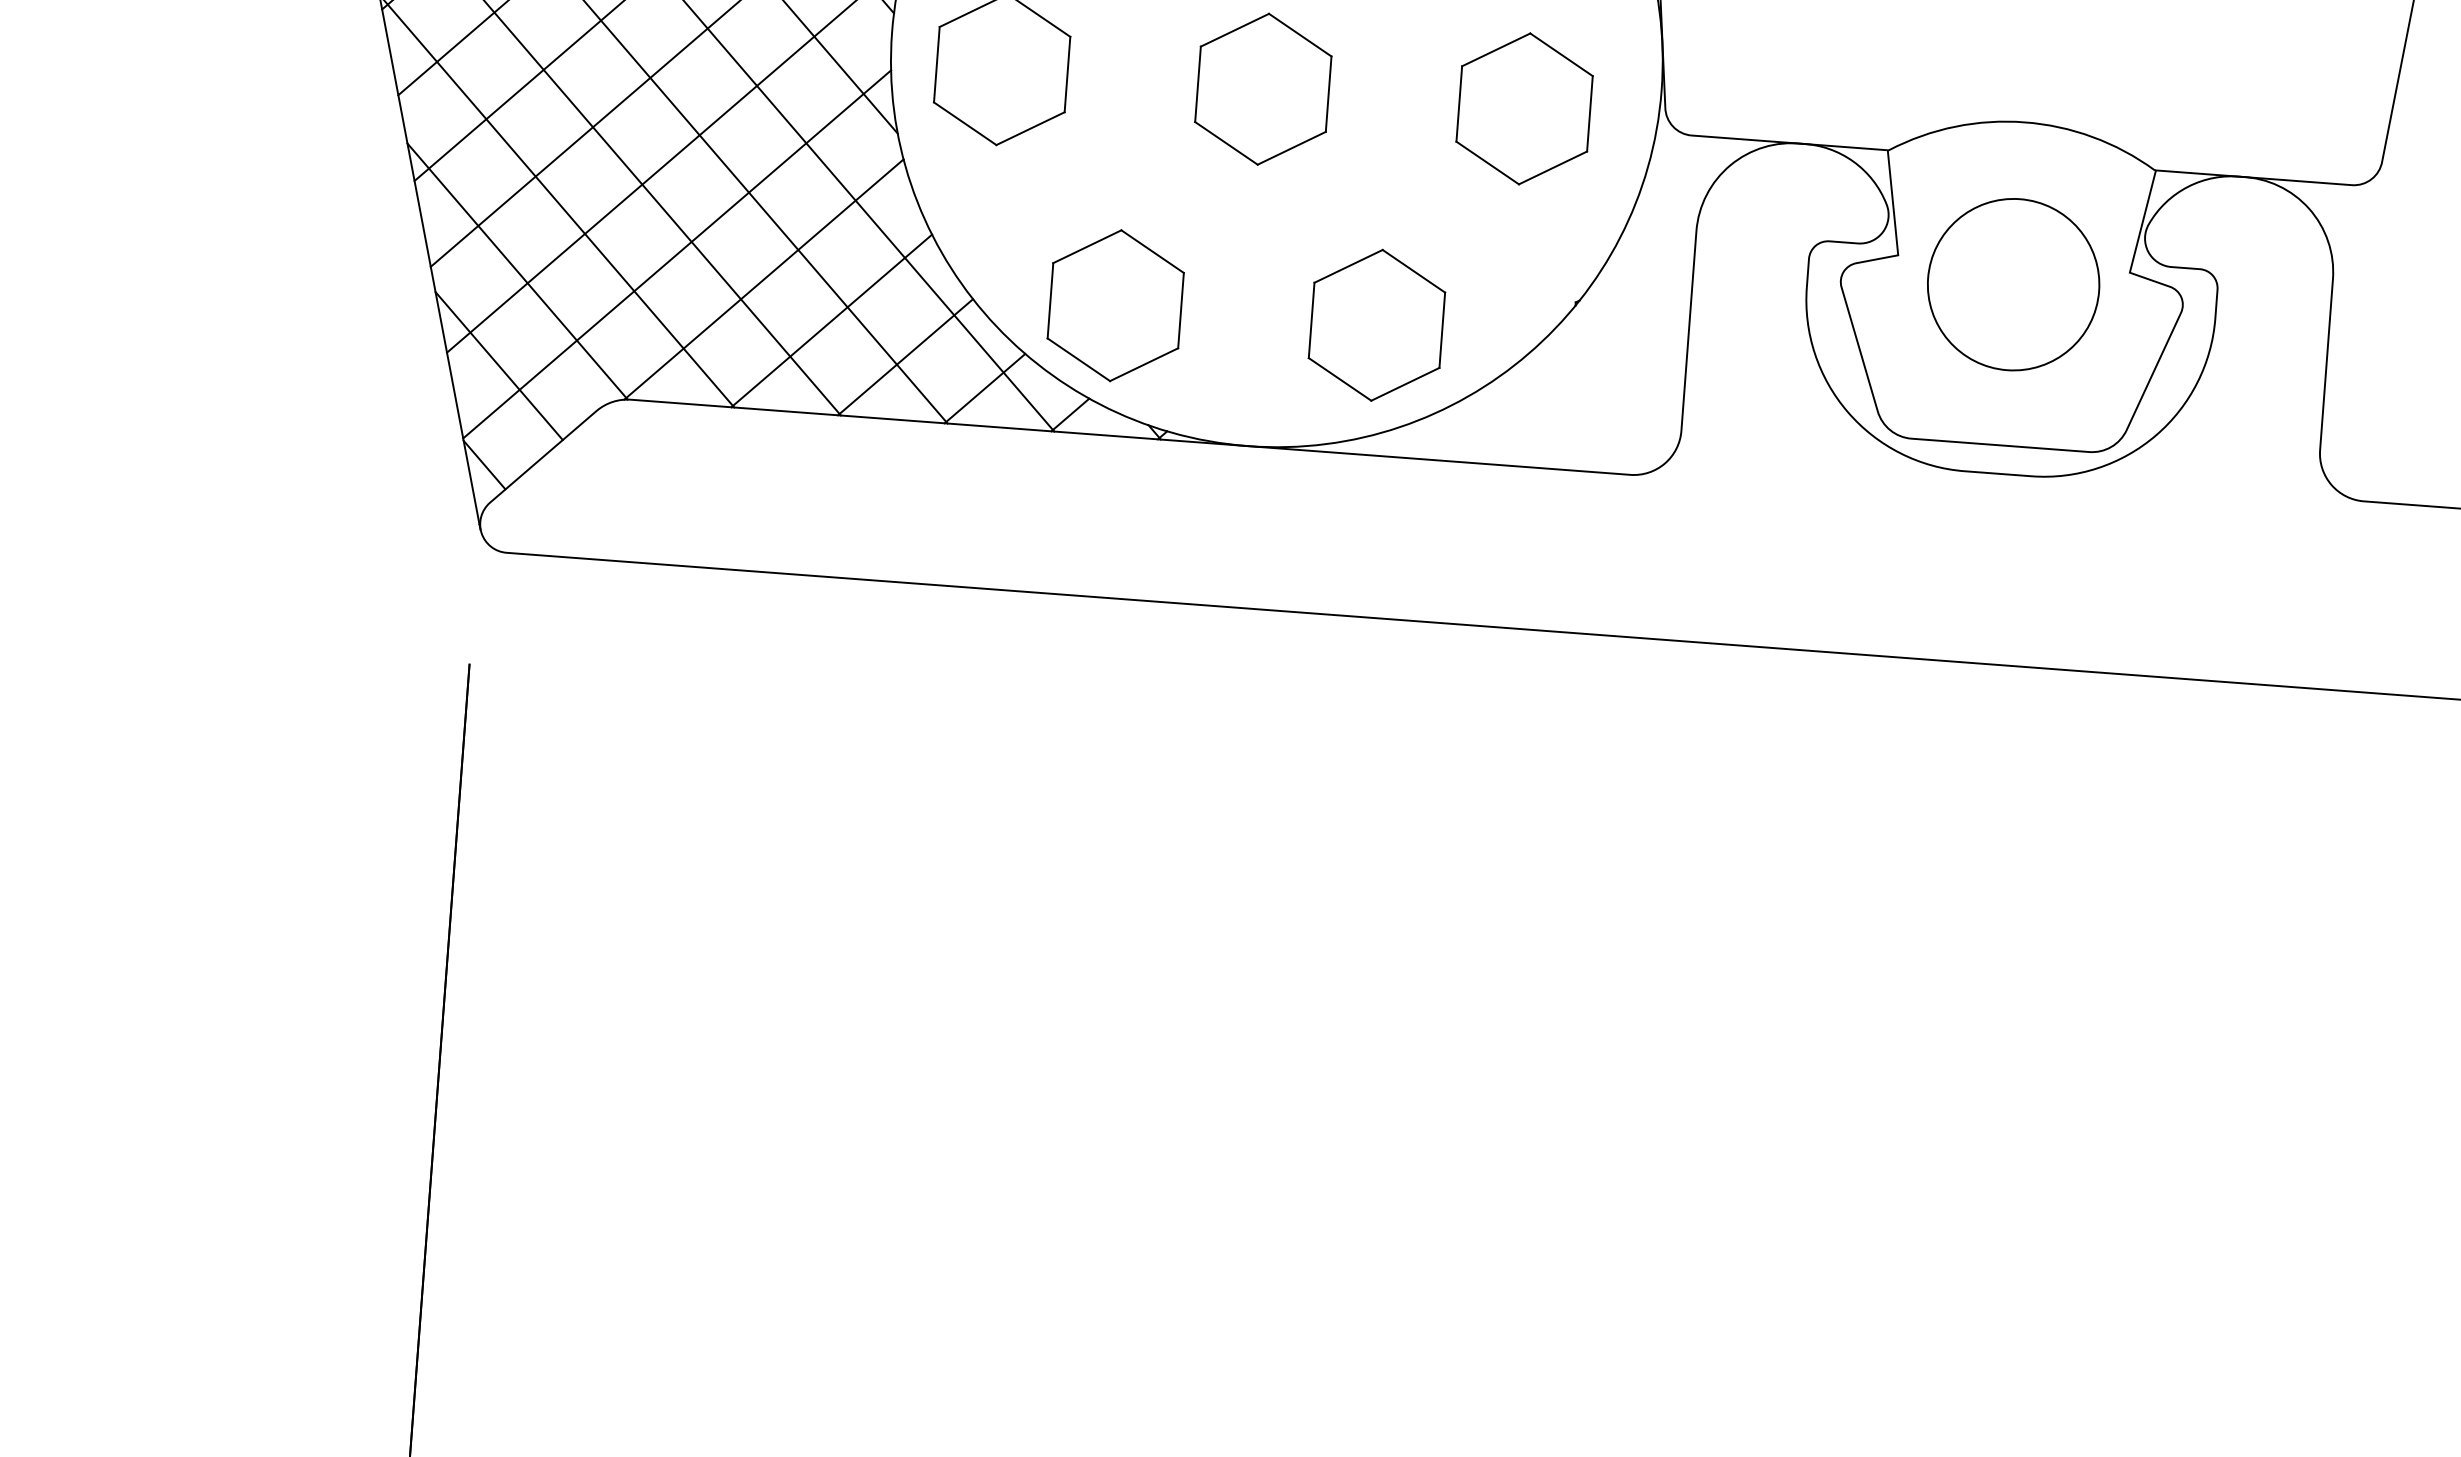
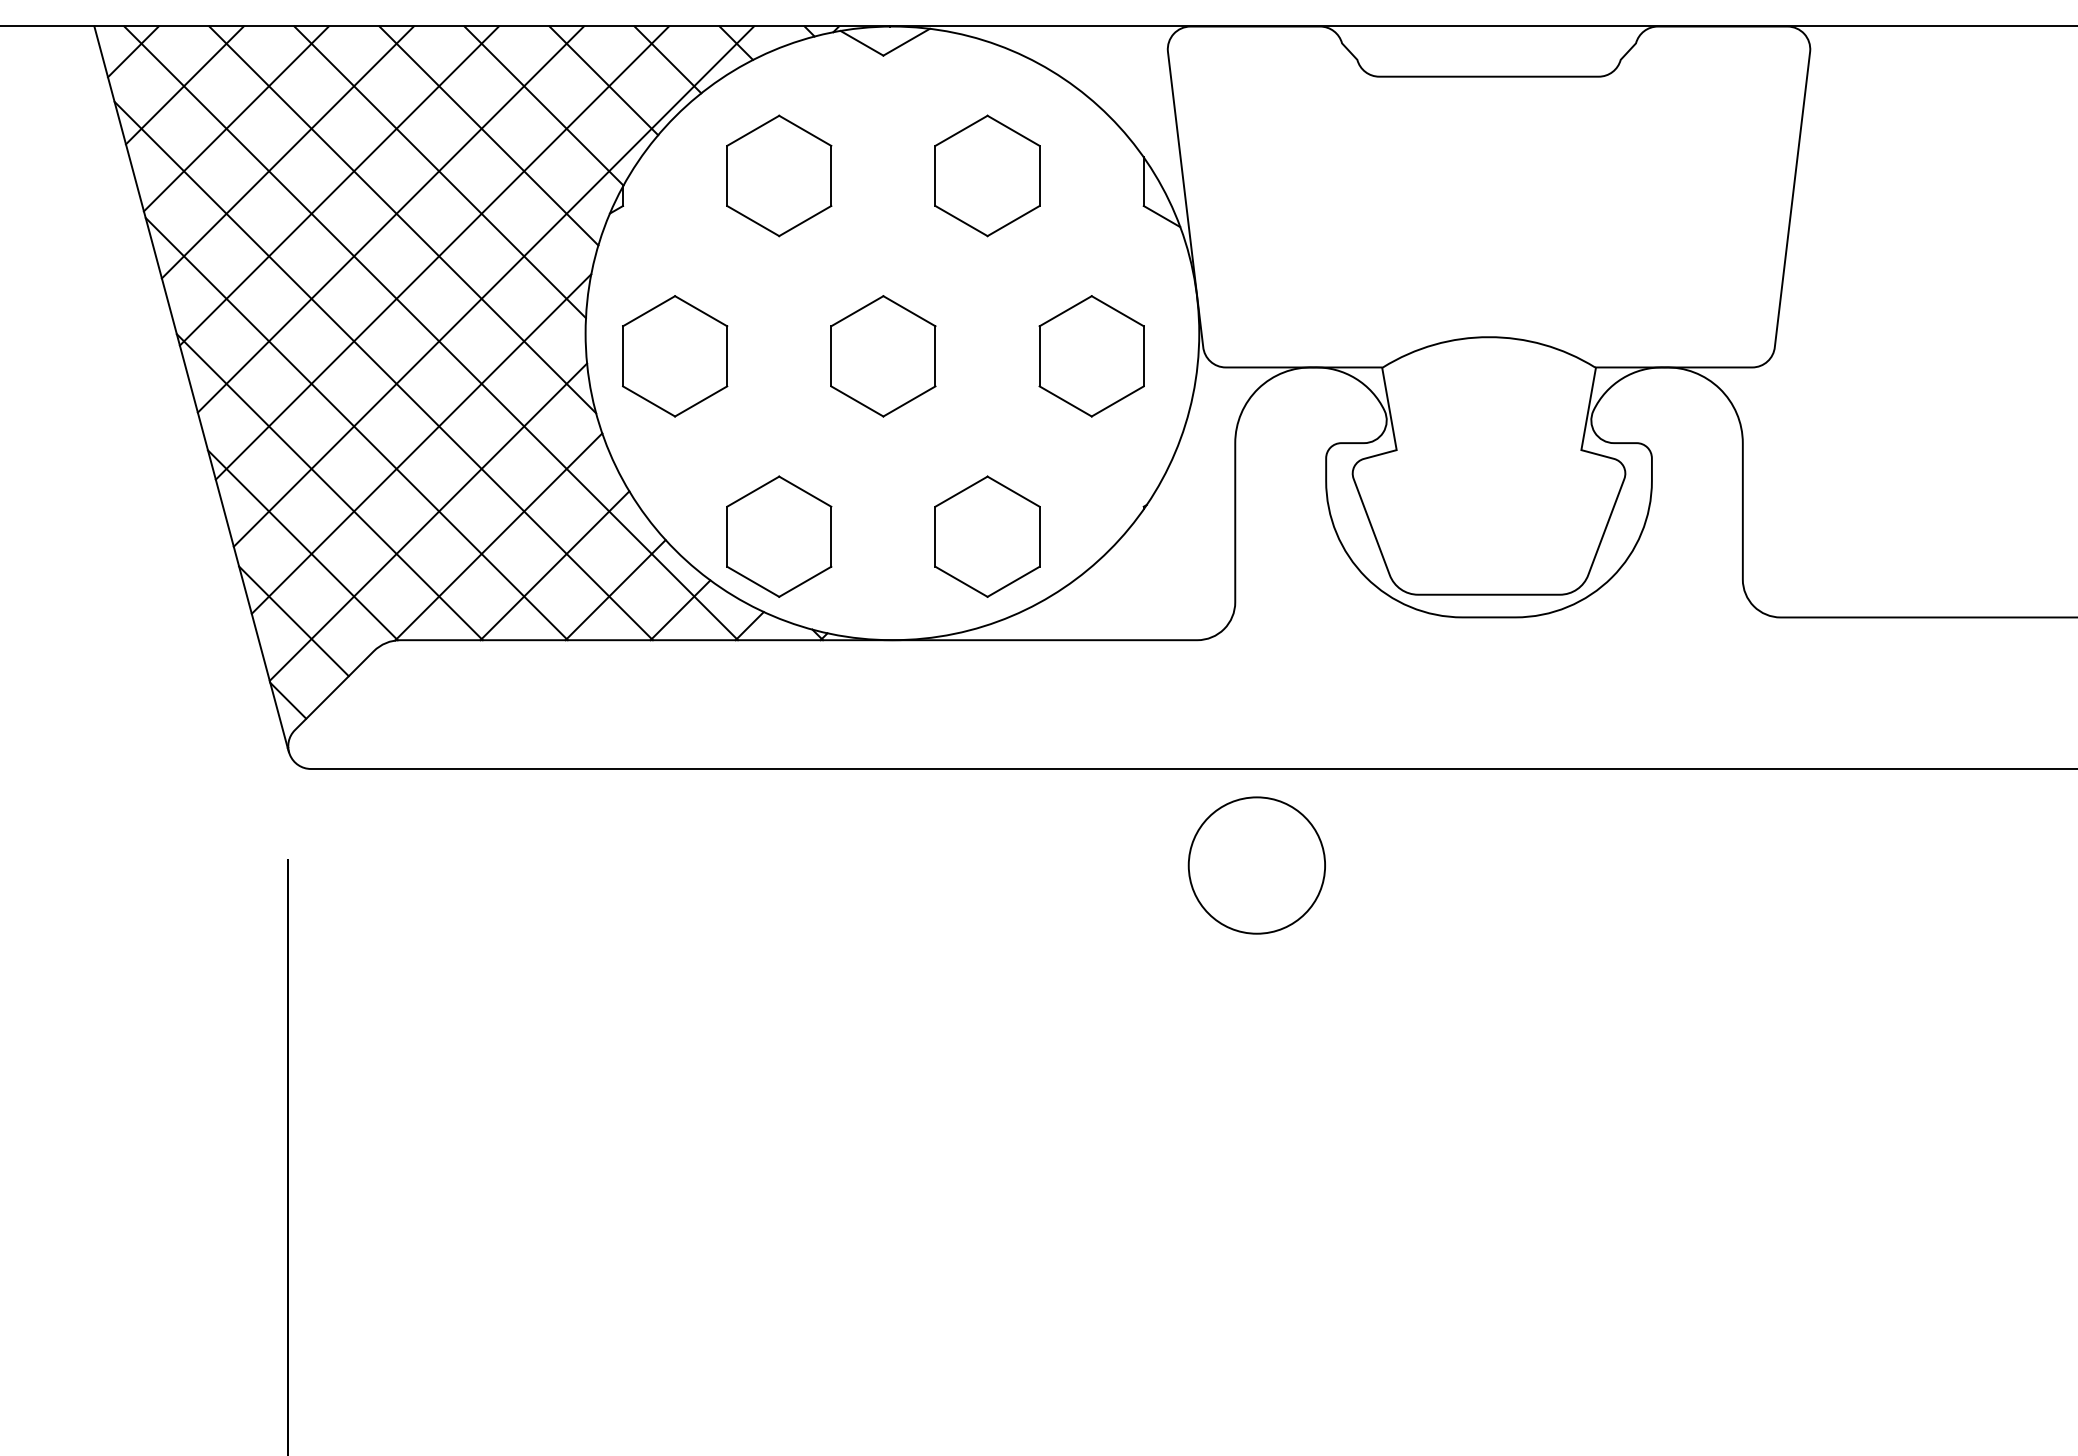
circle: (2013, 284) -> (1256, 865), moved

